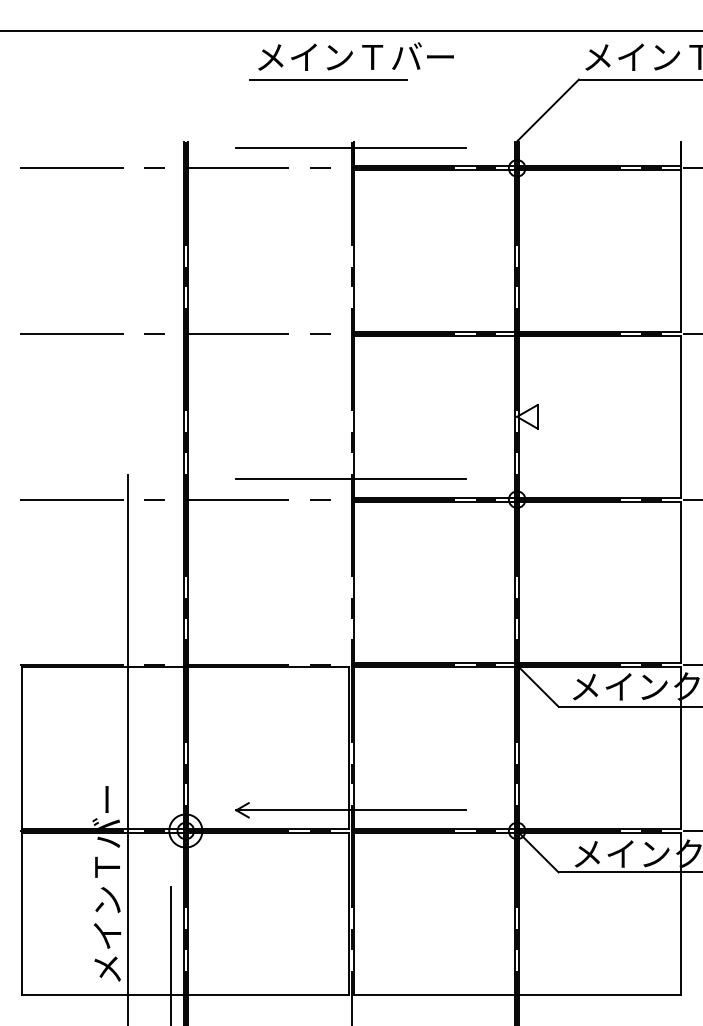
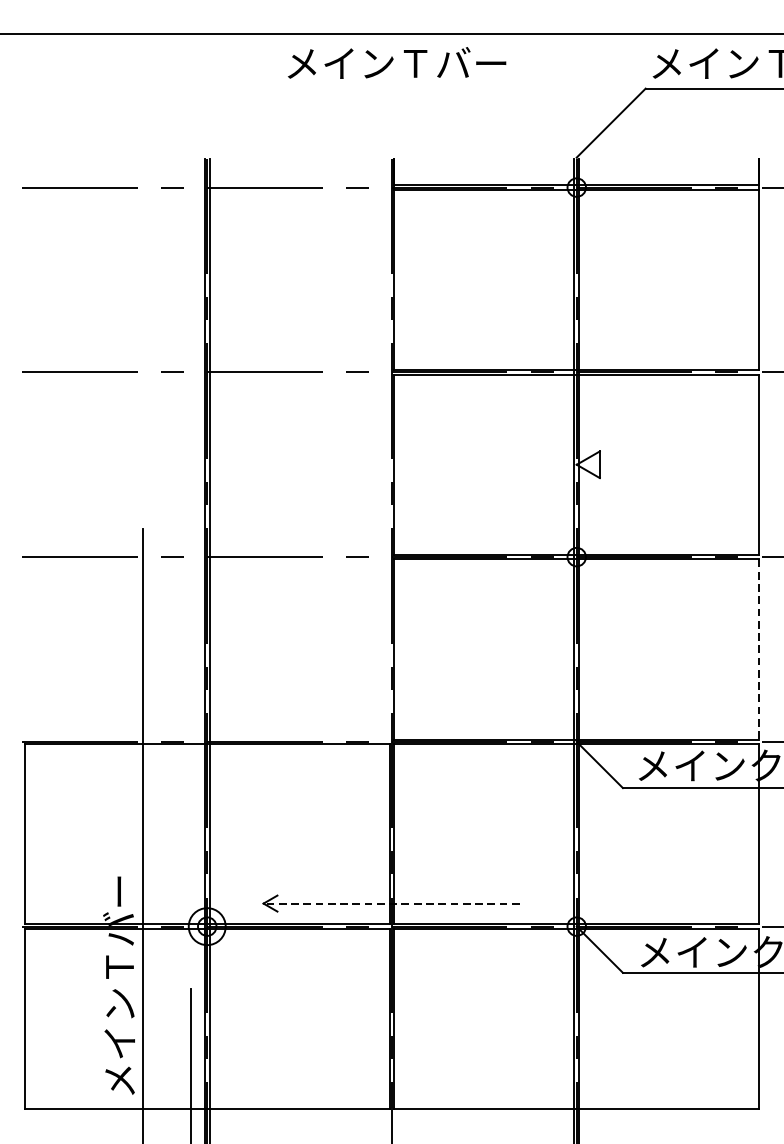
line: (328, 79) -> (366, 88), removed
line: (350, 147) -> (390, 164), removed
line: (350, 479) -> (390, 534), removed
line: (680, 582) -> (758, 649), solid -> dashed
line: (351, 810) -> (392, 903), solid -> dashed

